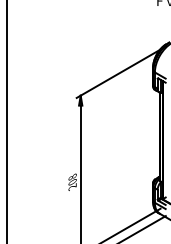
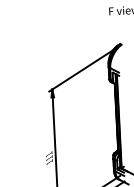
text: (72, 181) -> (49, 157), 208 -> 111

